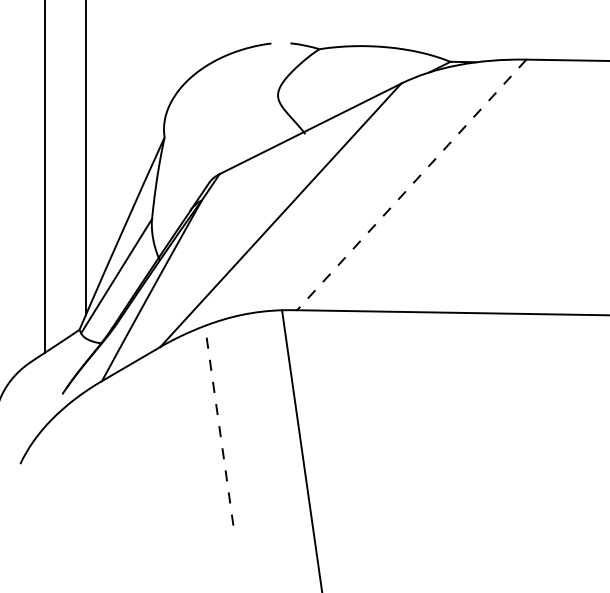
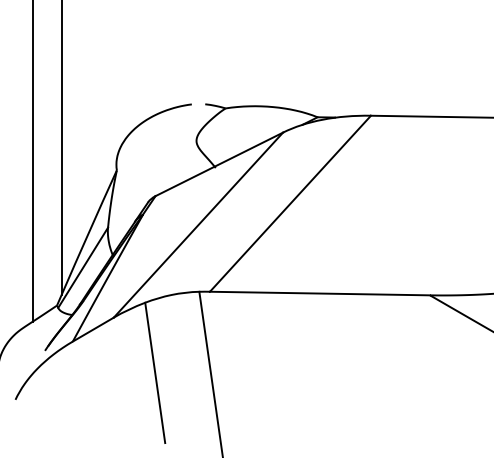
line: (411, 185) -> (290, 204), dashed -> solid
line: (219, 425) -> (155, 372), dashed -> solid

